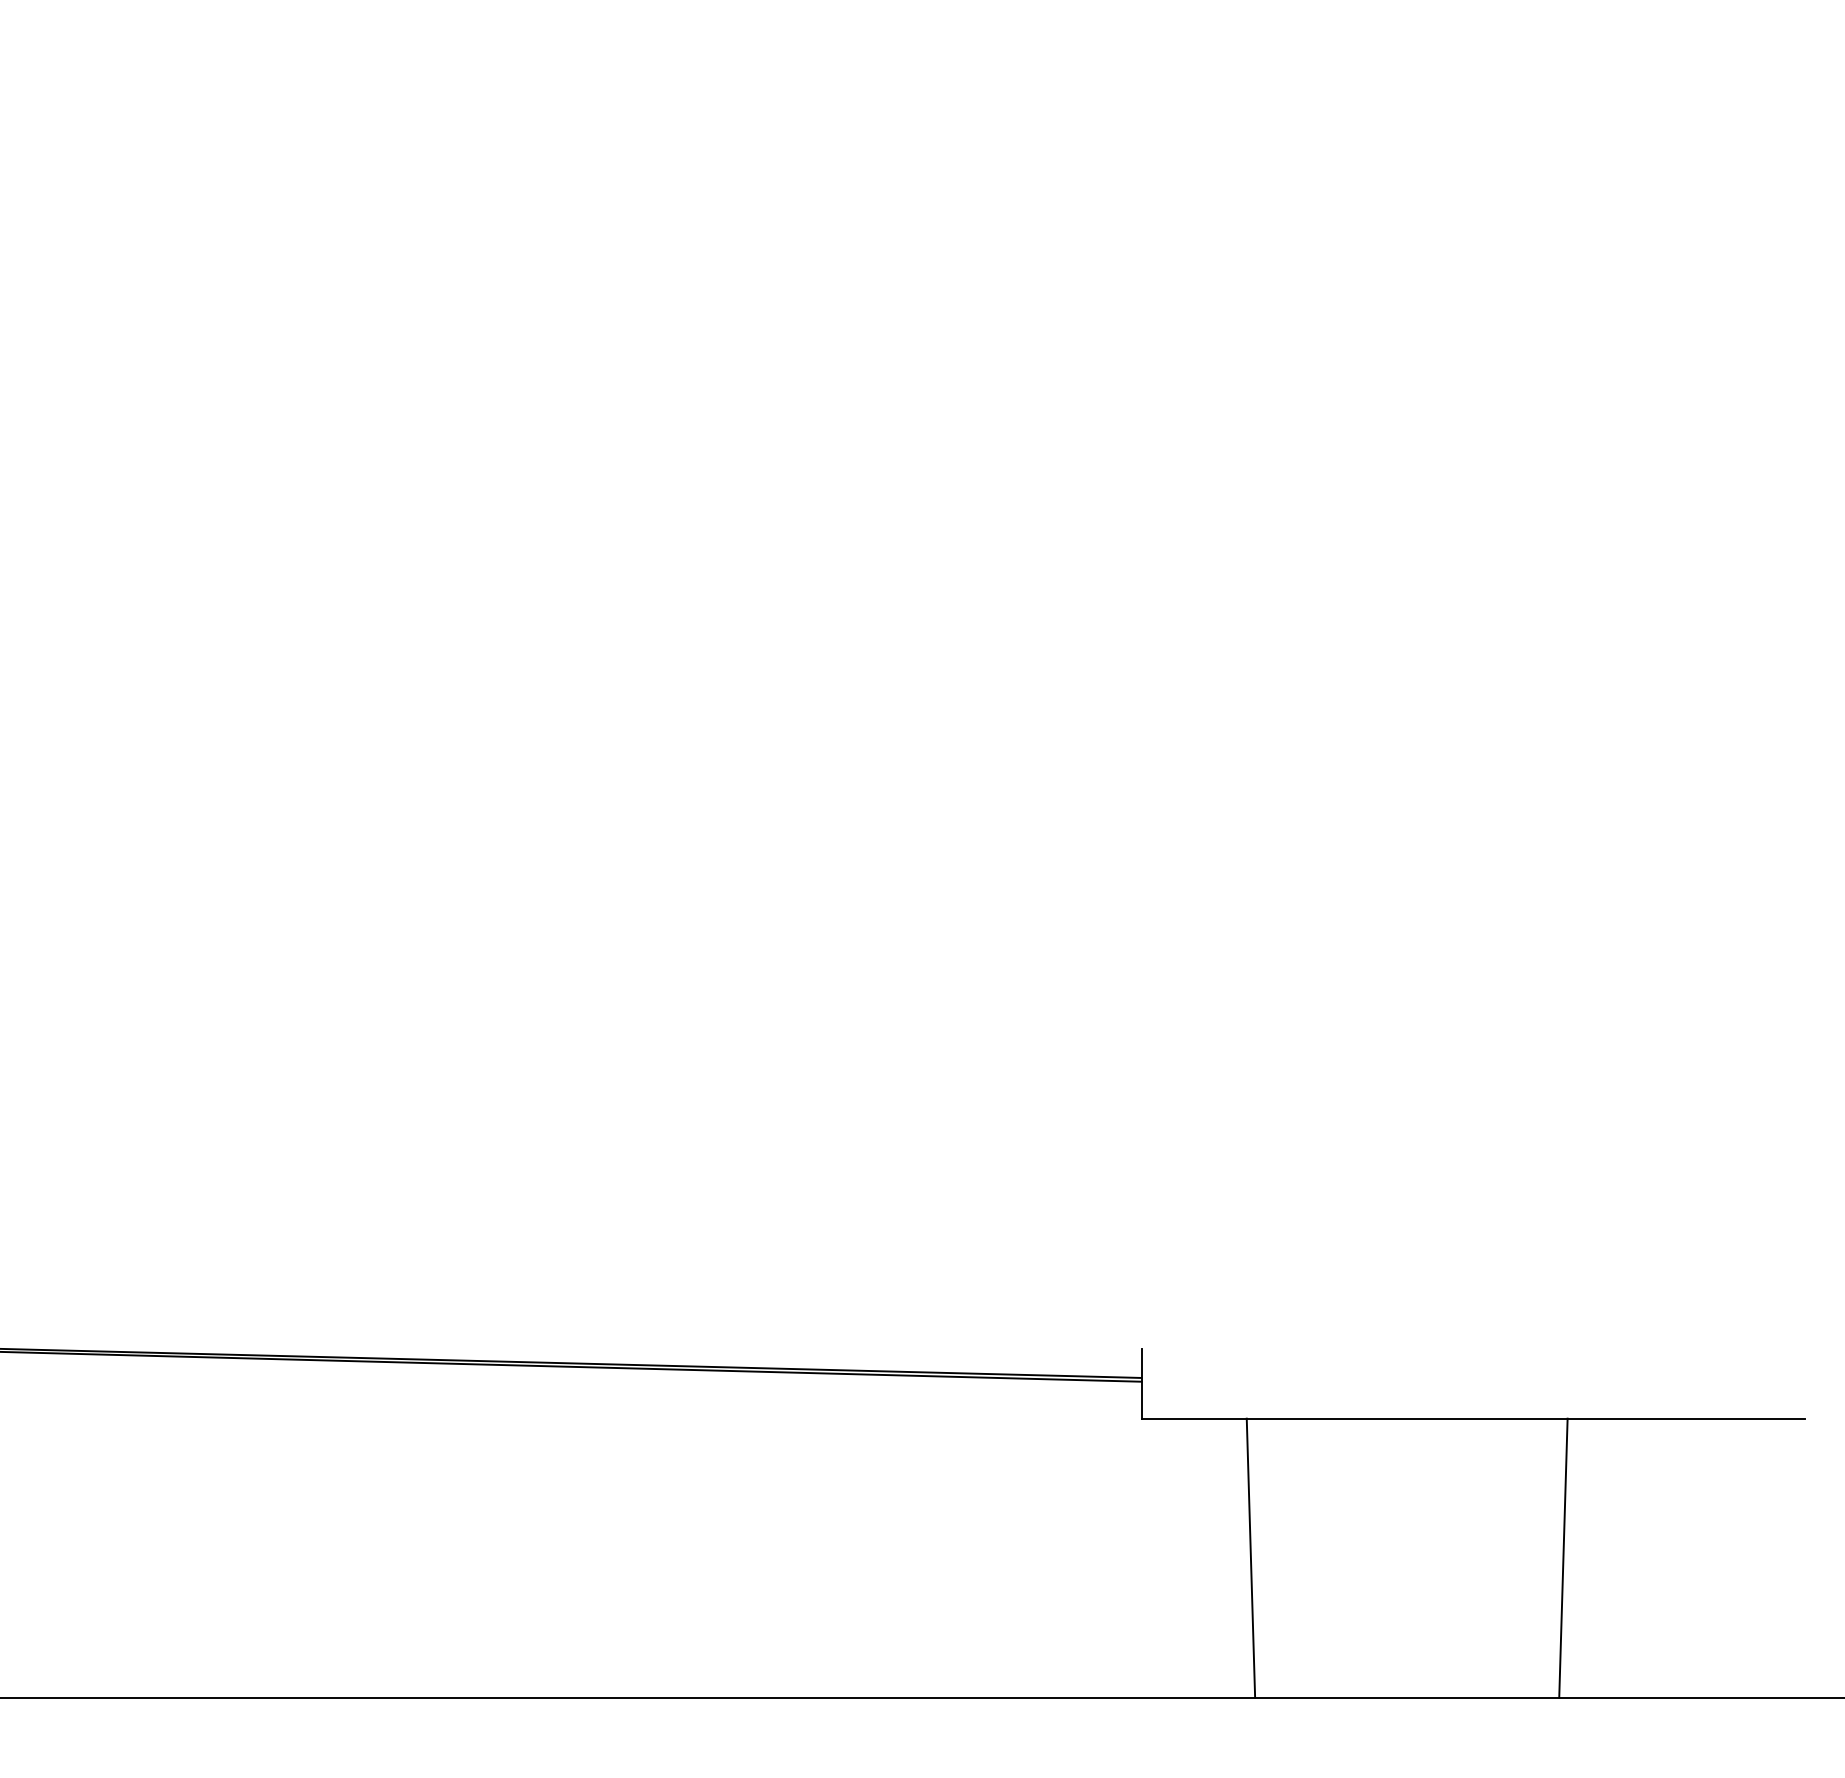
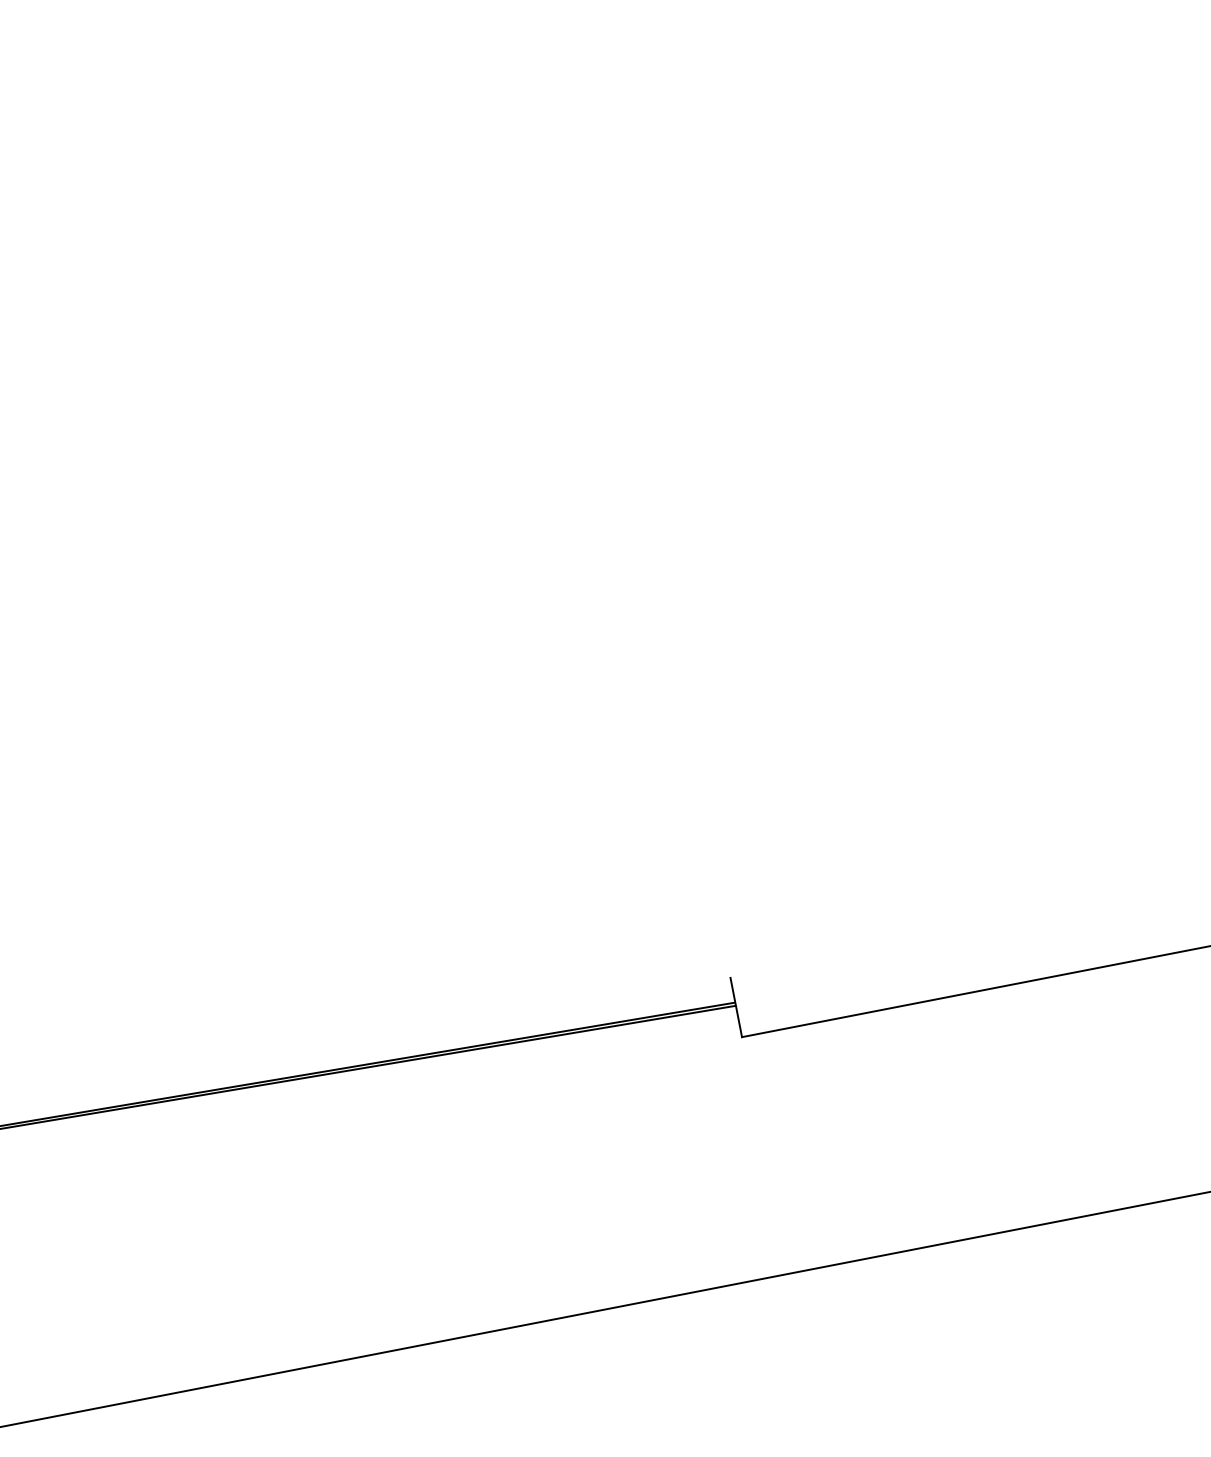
line: (1250, 1557) -> (856, 1137), removed
line: (1563, 1557) -> (1122, 1085), removed

